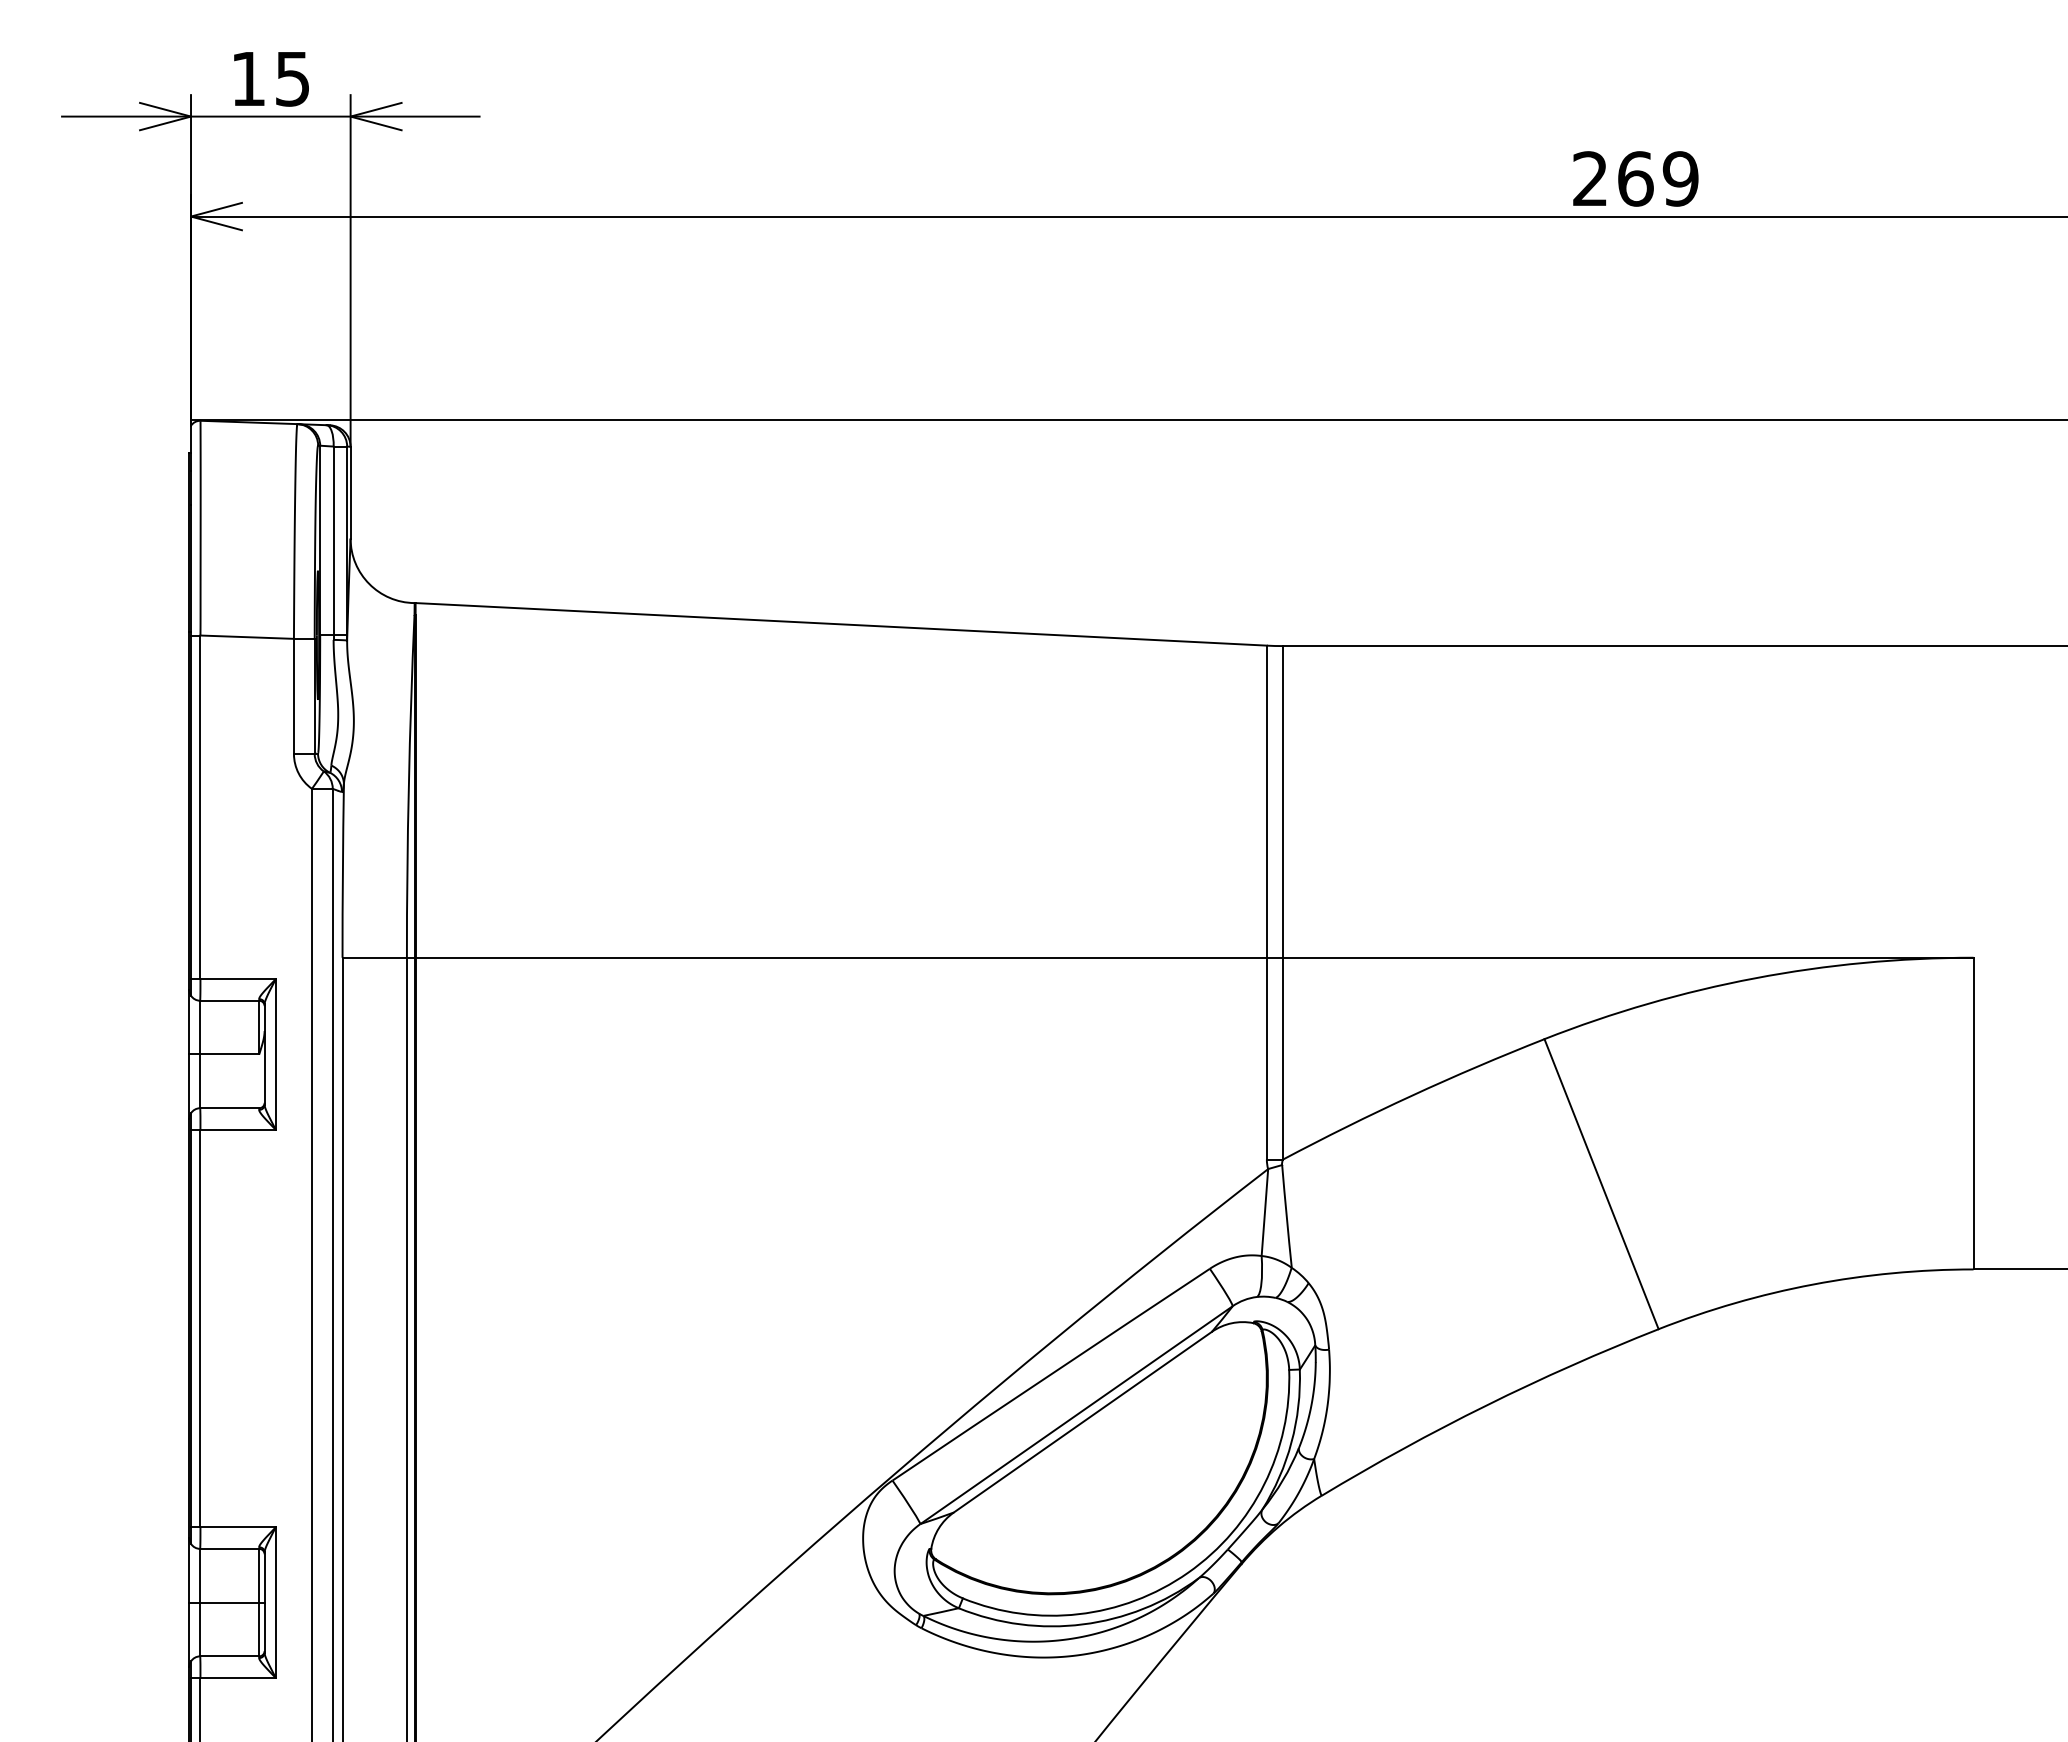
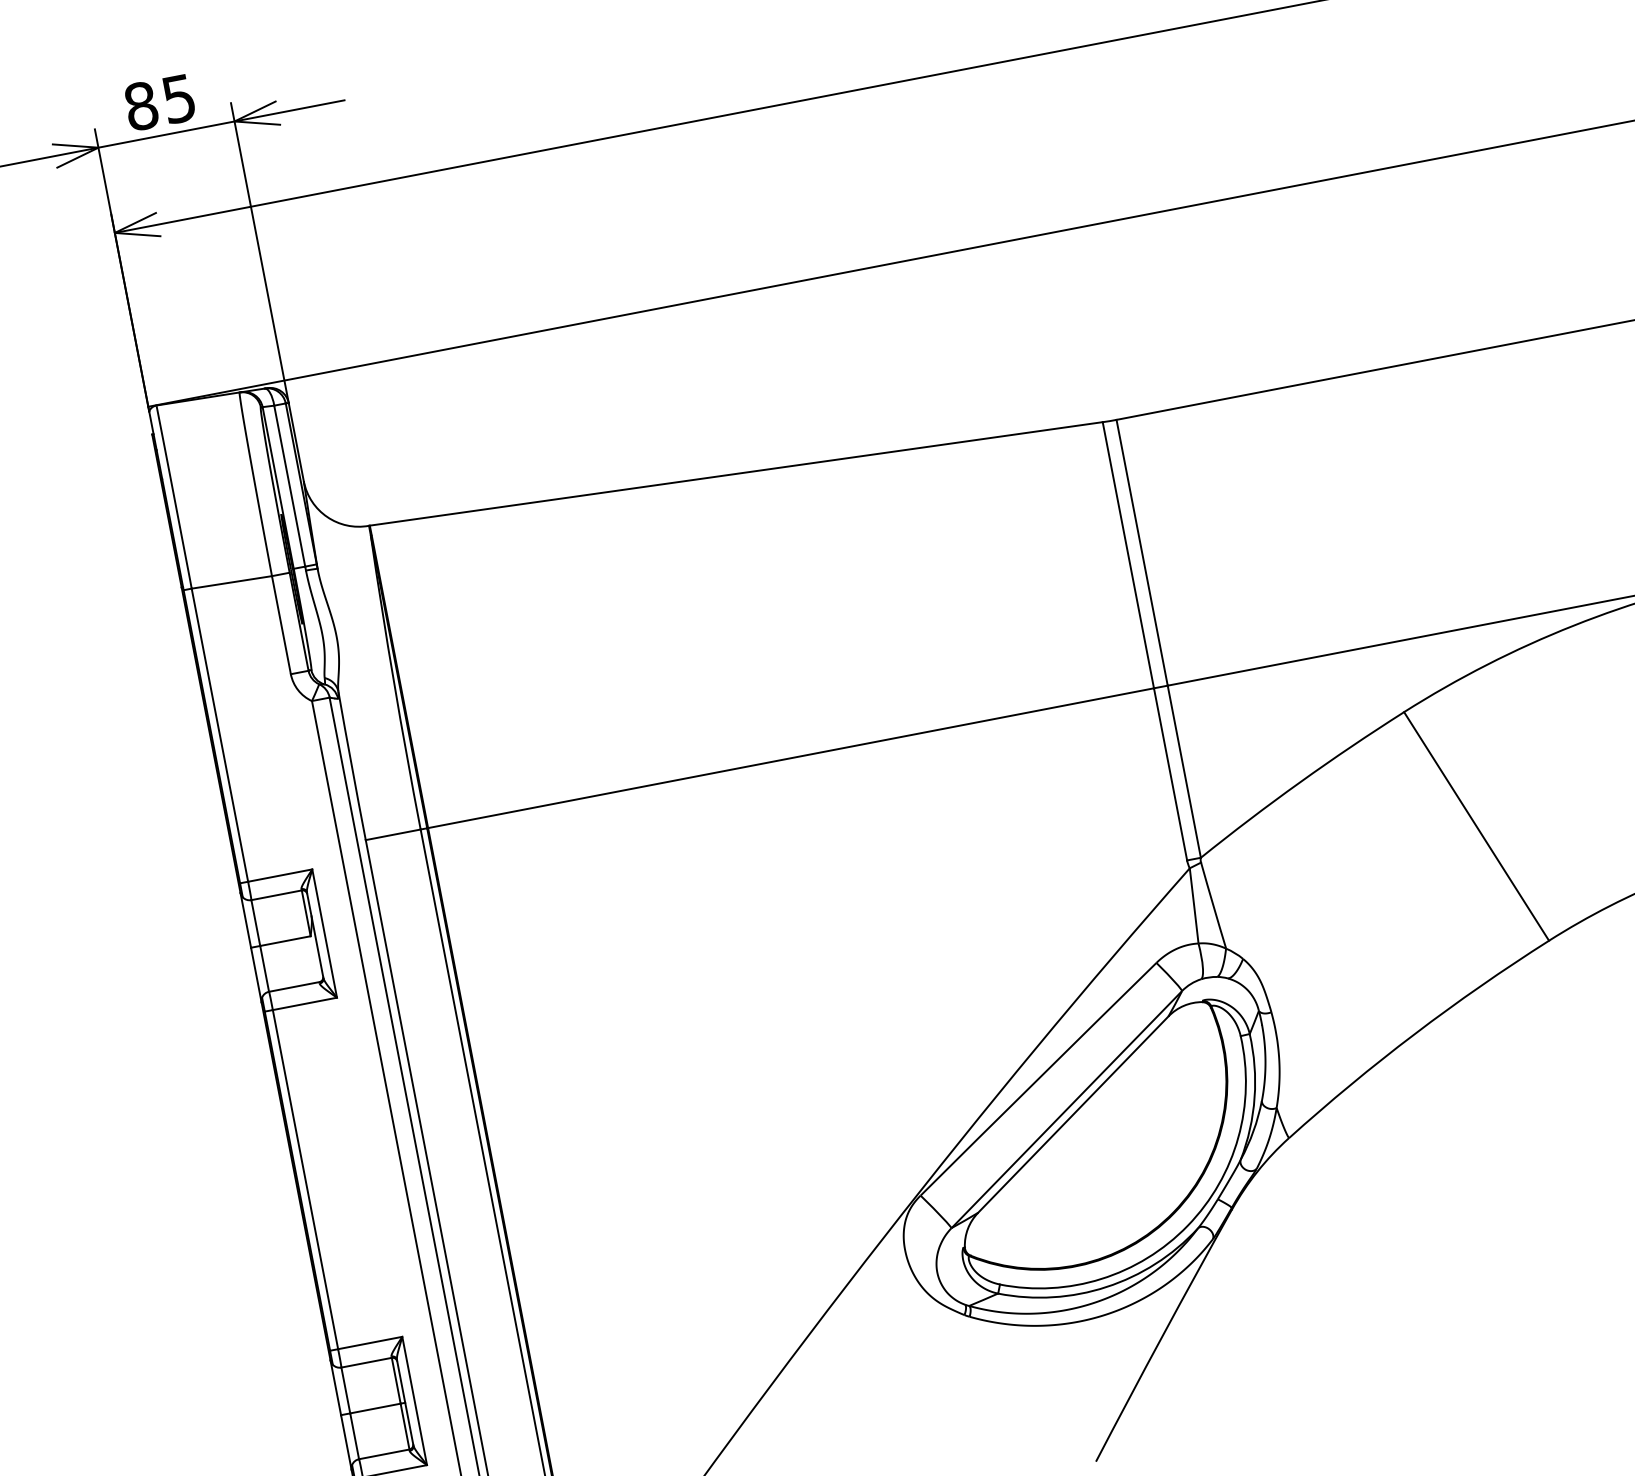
text: (248, 78) -> (141, 105), 15 -> 85

